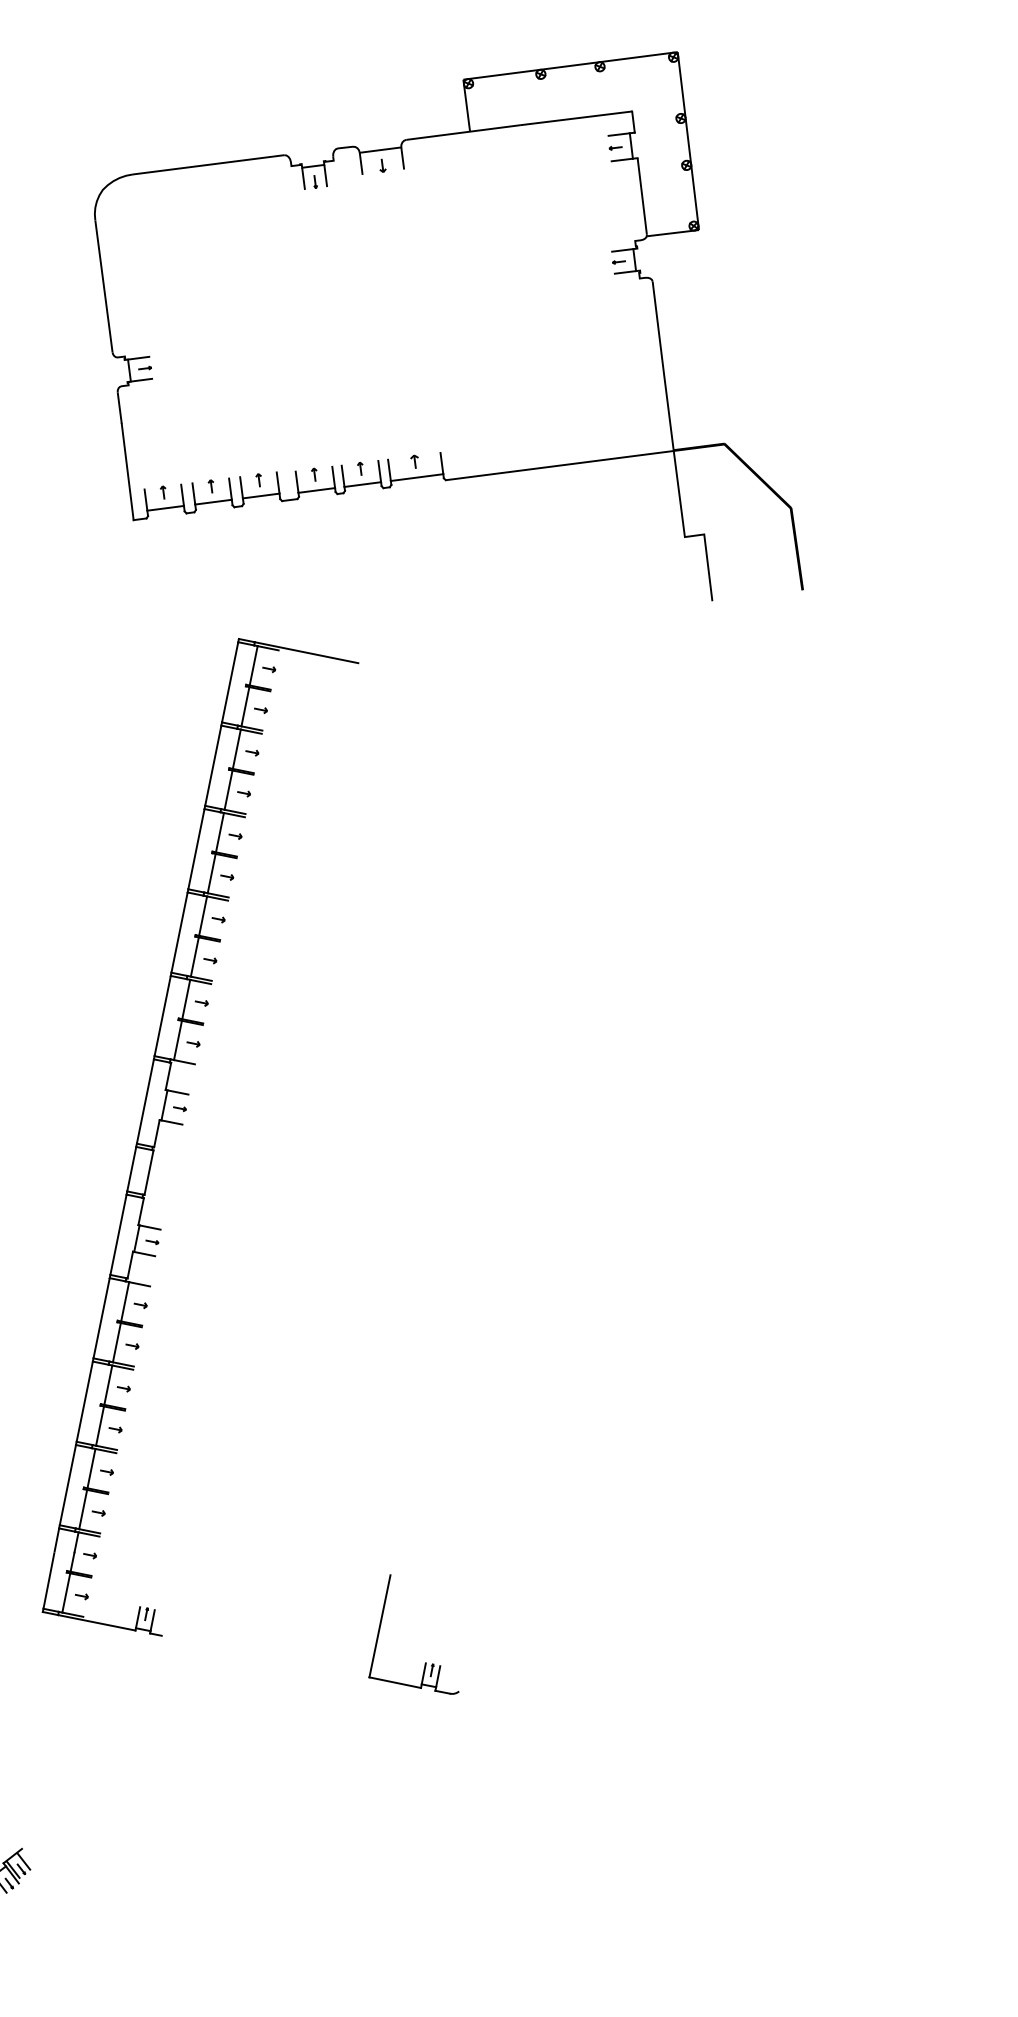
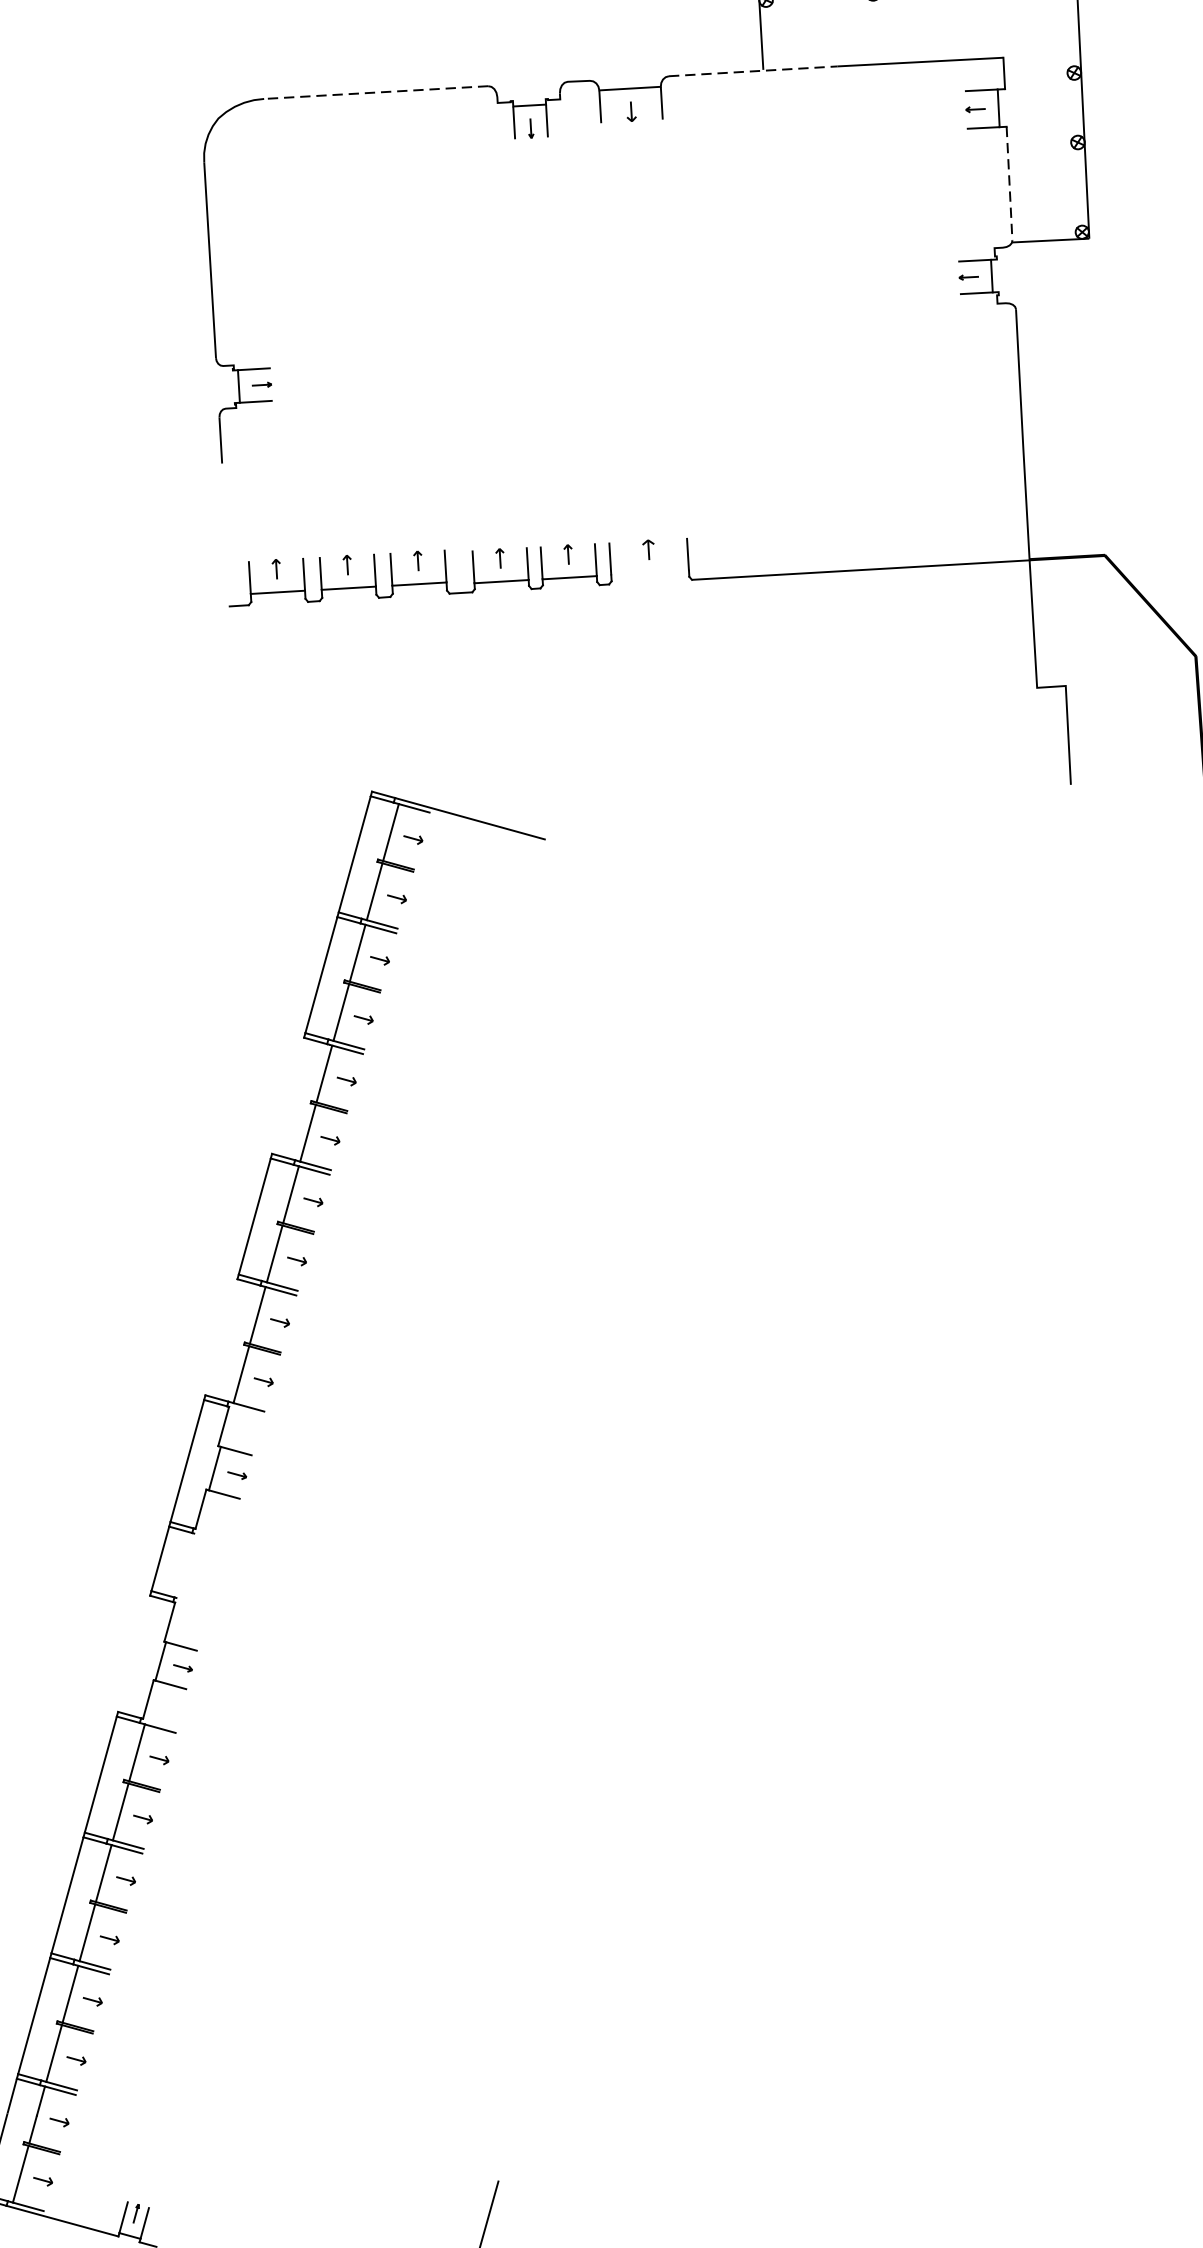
line: (463, 132) -> (753, 71), solid -> dashed
line: (208, 164) -> (376, 92), solid -> dashed
line: (642, 196) -> (1009, 183), solid -> dashed
line: (127, 471) -> (225, 534), removed
line: (416, 477) -> (649, 572), removed
line: (196, 849) -> (288, 1096), removed
line: (162, 1015) -> (221, 1336), removed
line: (148, 1172) -> (184, 1565), removed
line: (118, 1234) -> (134, 1653), removed

